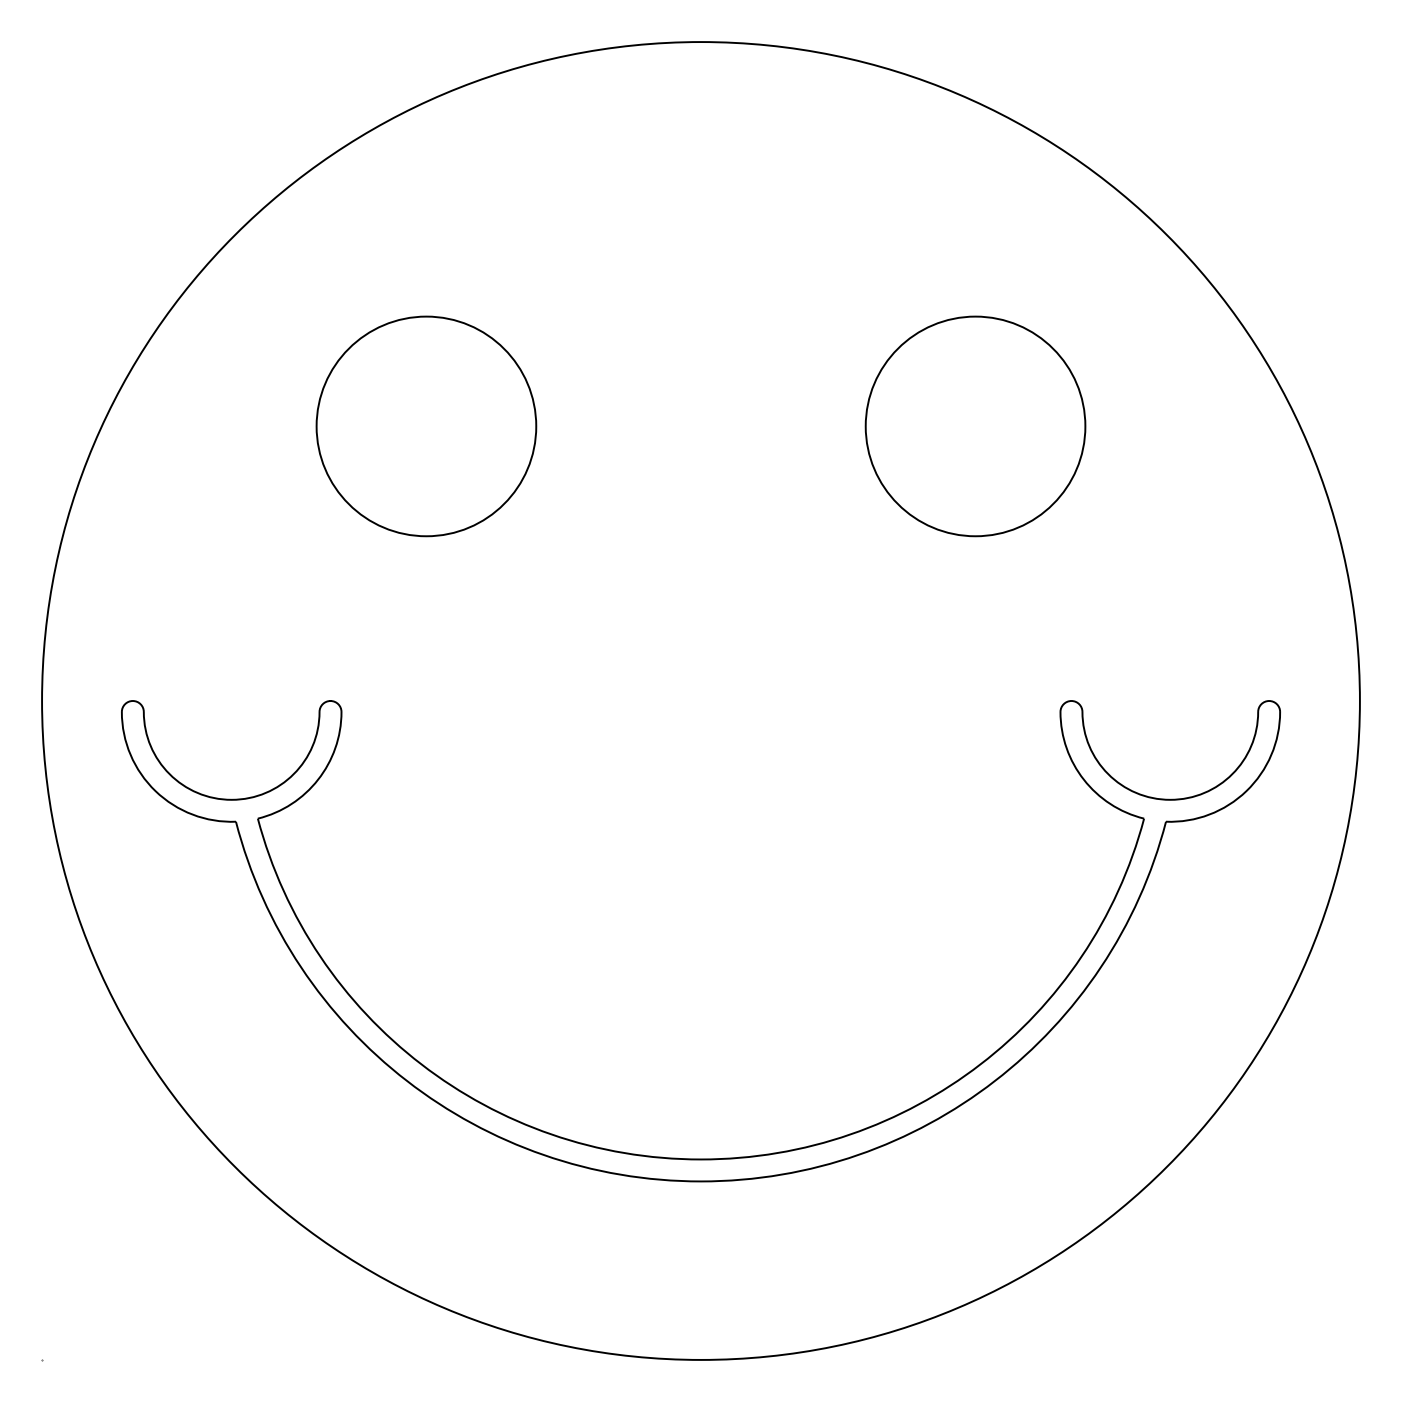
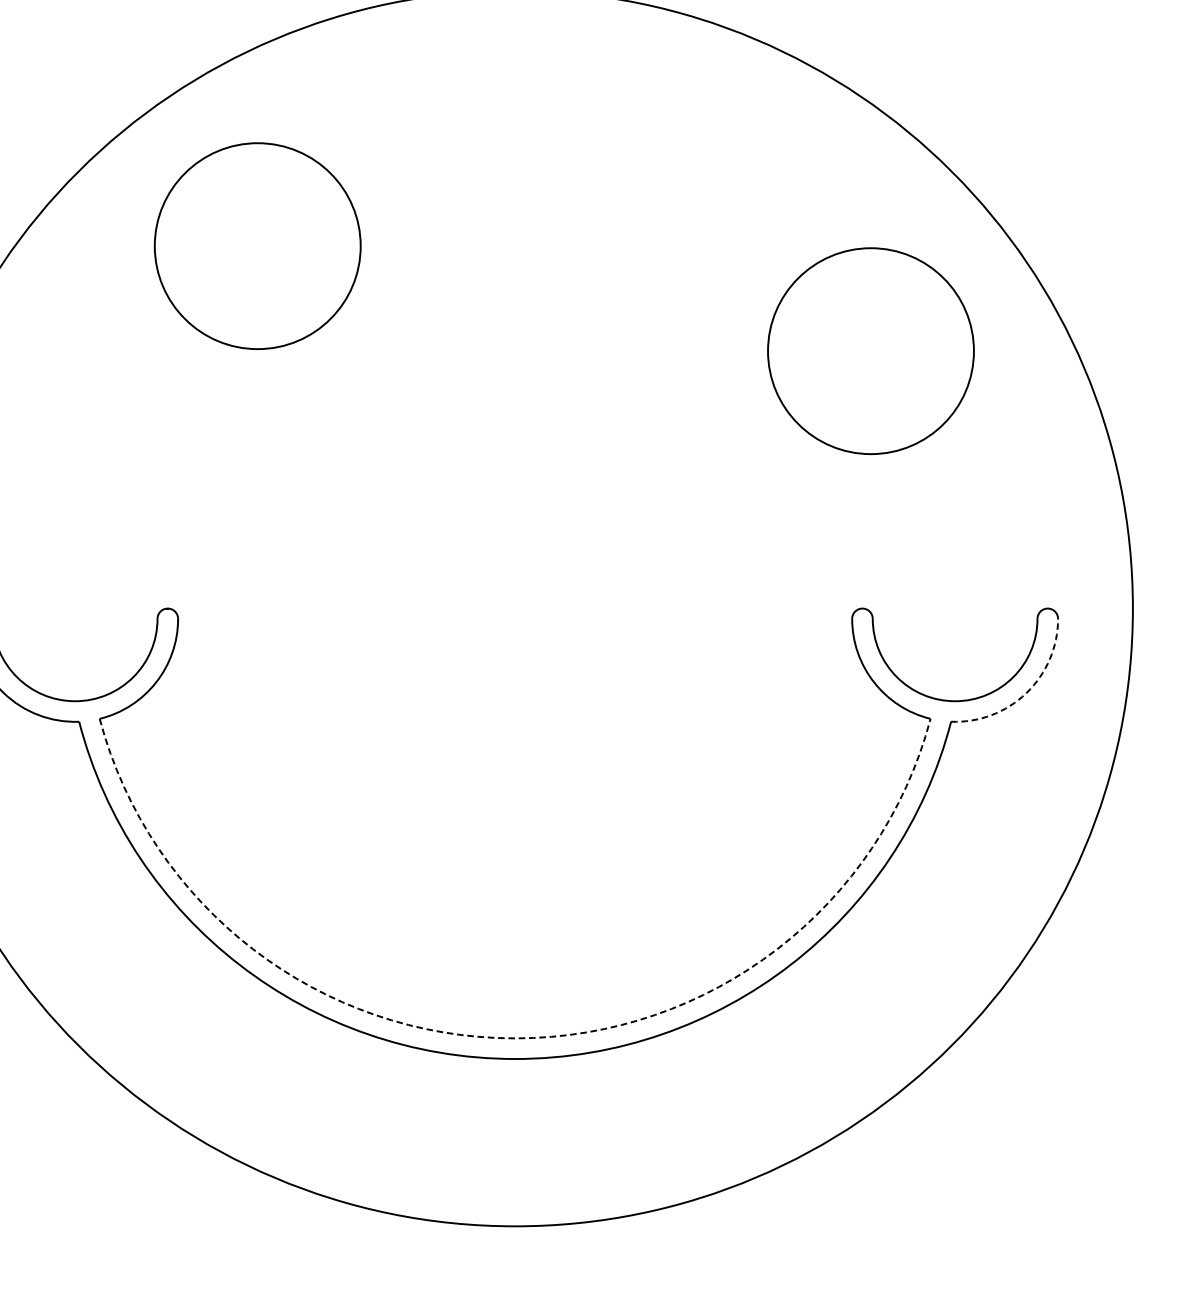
circle: (426, 426) -> (257, 246), moved
circle: (975, 426) -> (870, 351), moved
arc: (1246, 791) -> (1026, 693), solid -> dashed
arc: (700, 1159) -> (514, 1038), solid -> dashed

